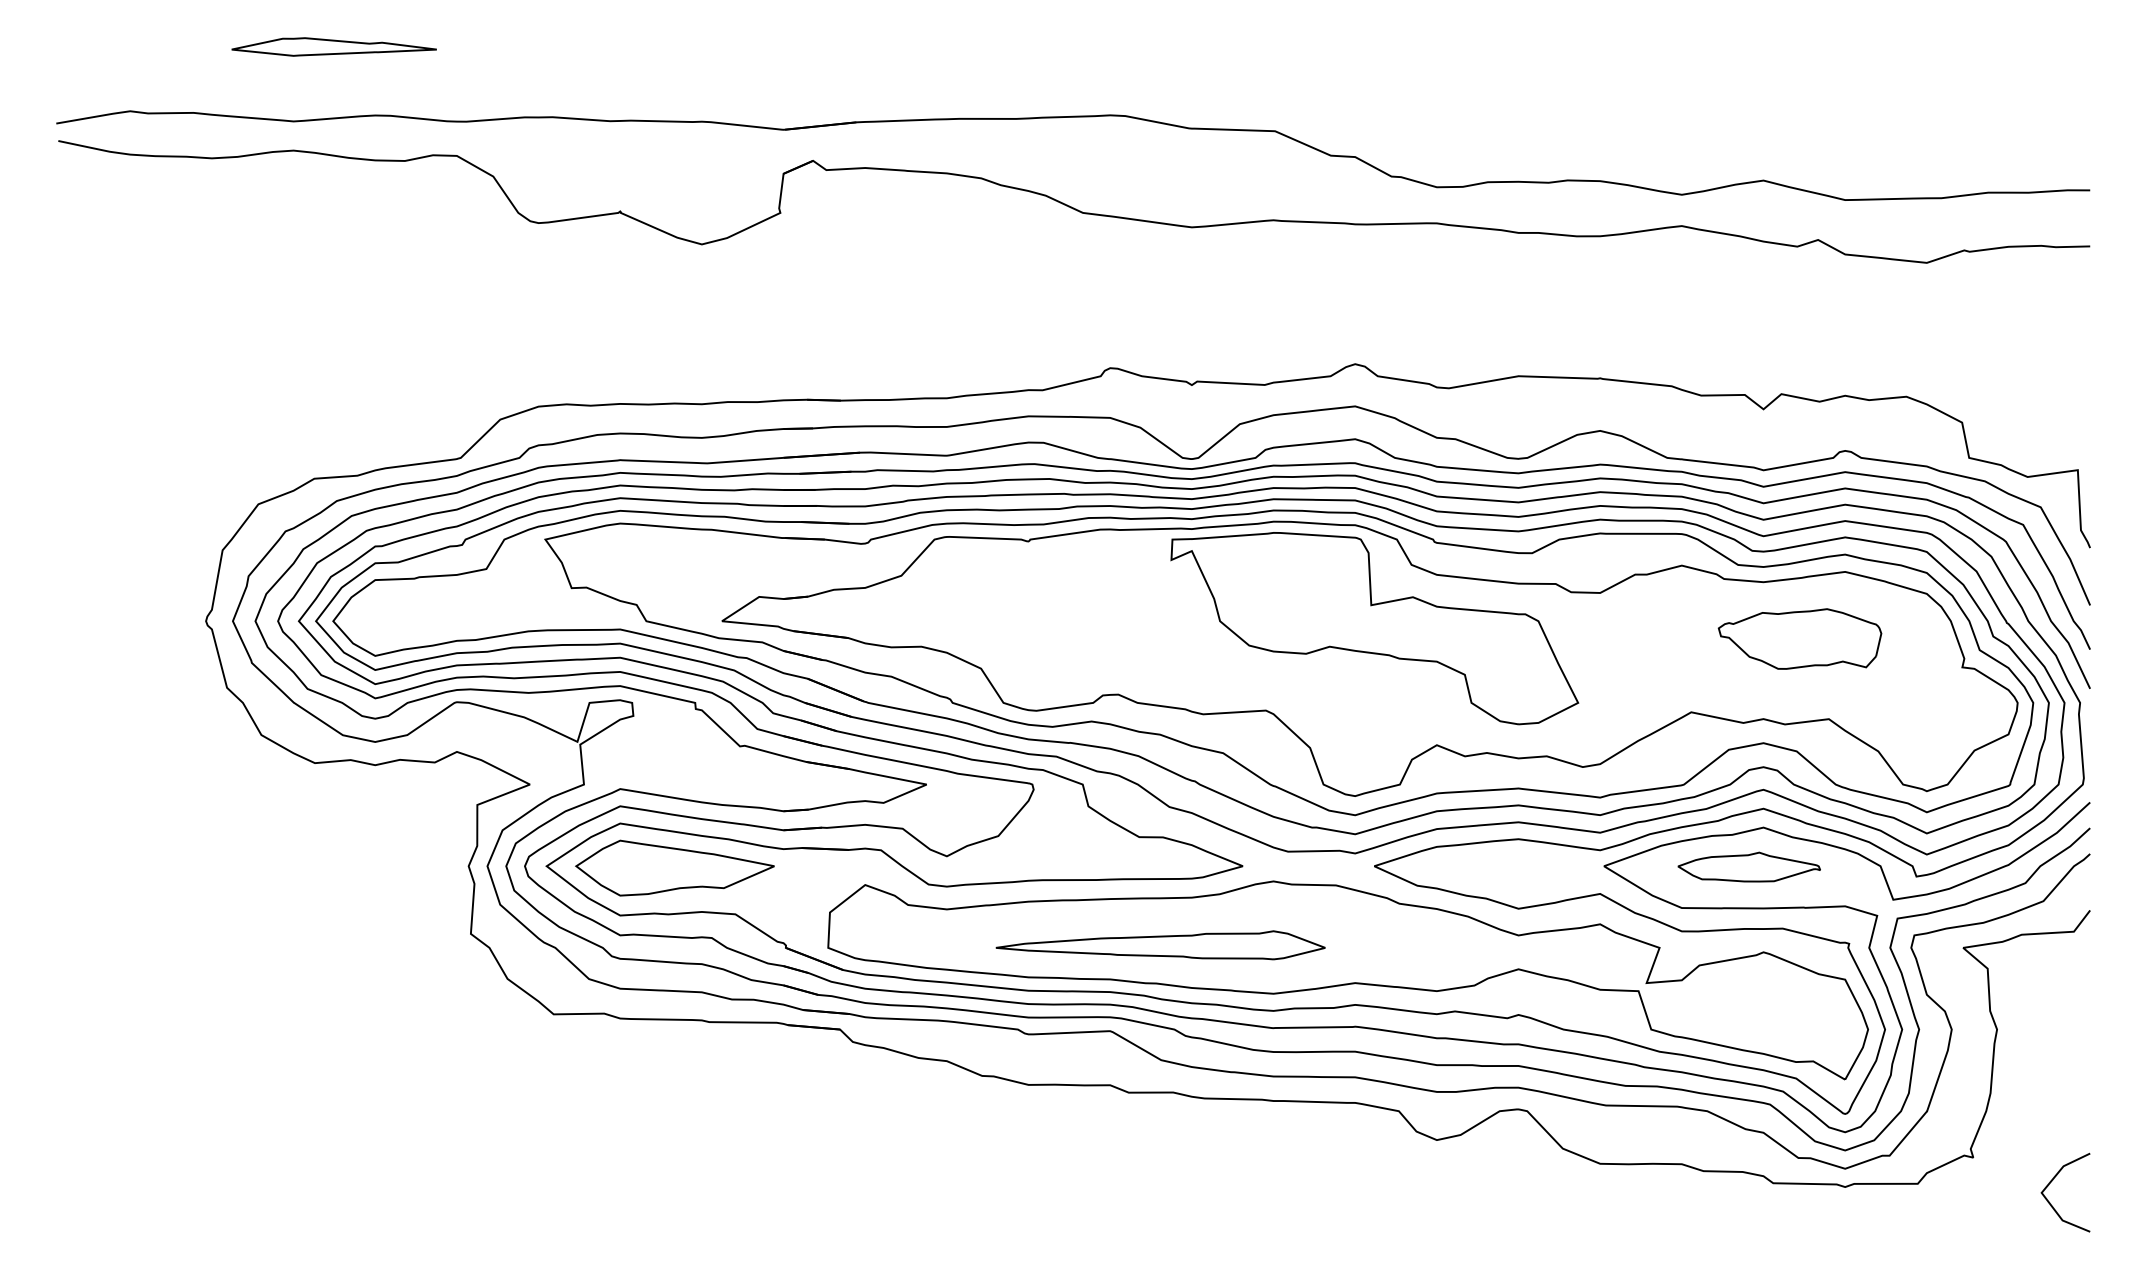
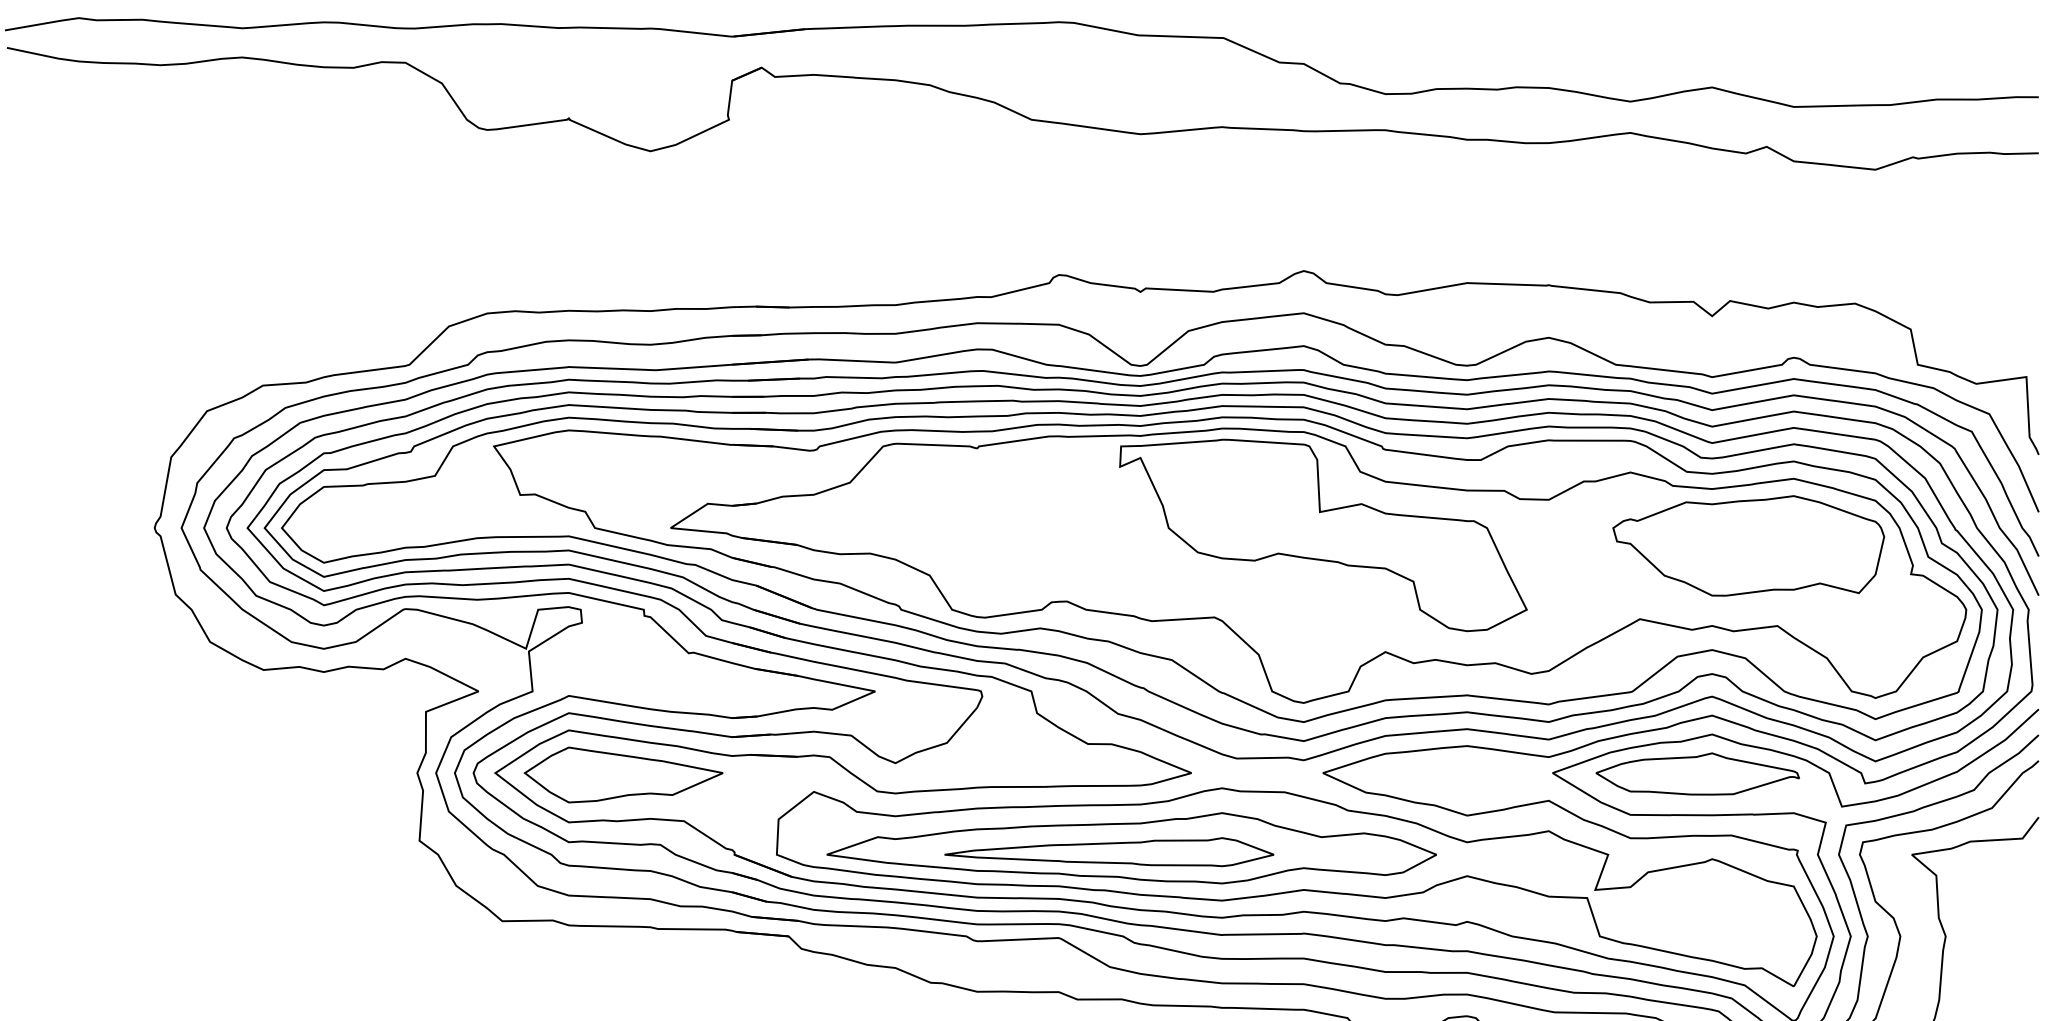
part: (1799, 638) -> (1748, 545), size x1.67
part: (1749, 866) -> (1698, 773), size x1.43
part: (1183, 941) -> (1132, 848), added

